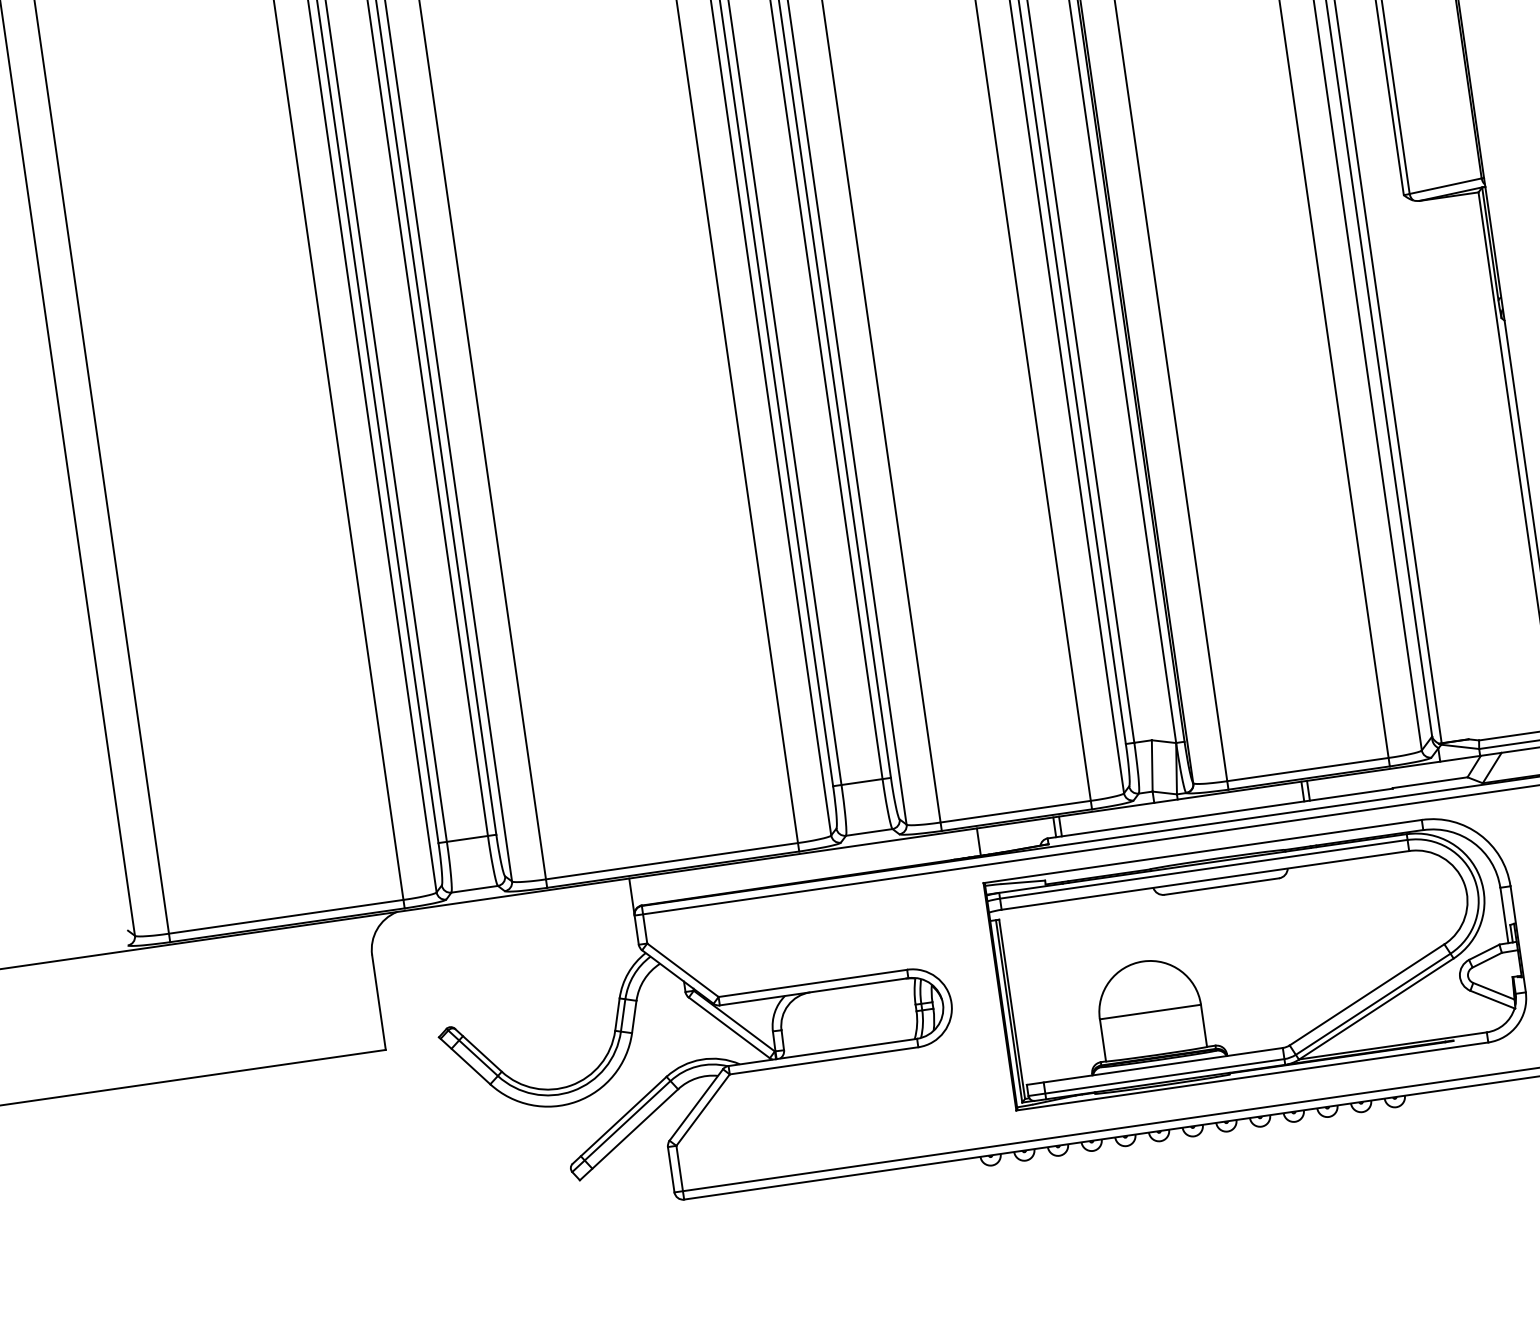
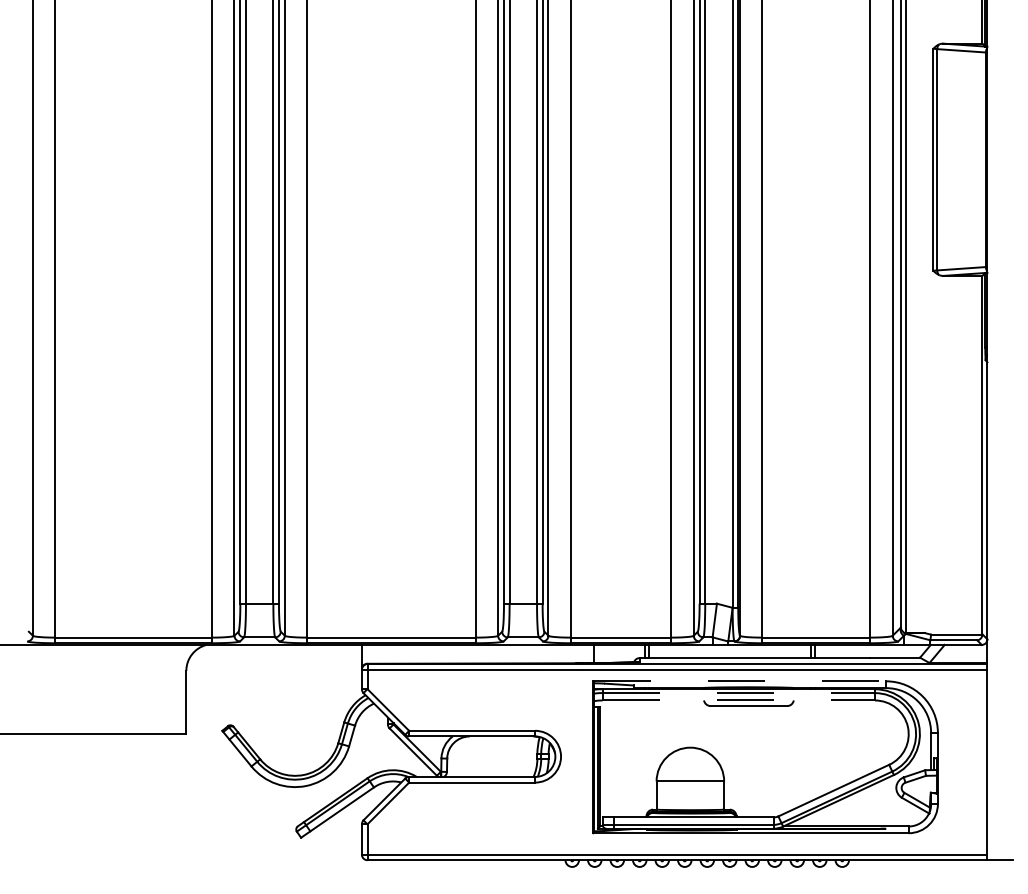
line: (1203, 851) -> (740, 681), solid -> dashed
line: (1204, 869) -> (739, 693), solid -> dashed
line: (1206, 880) -> (739, 700), solid -> dashed

